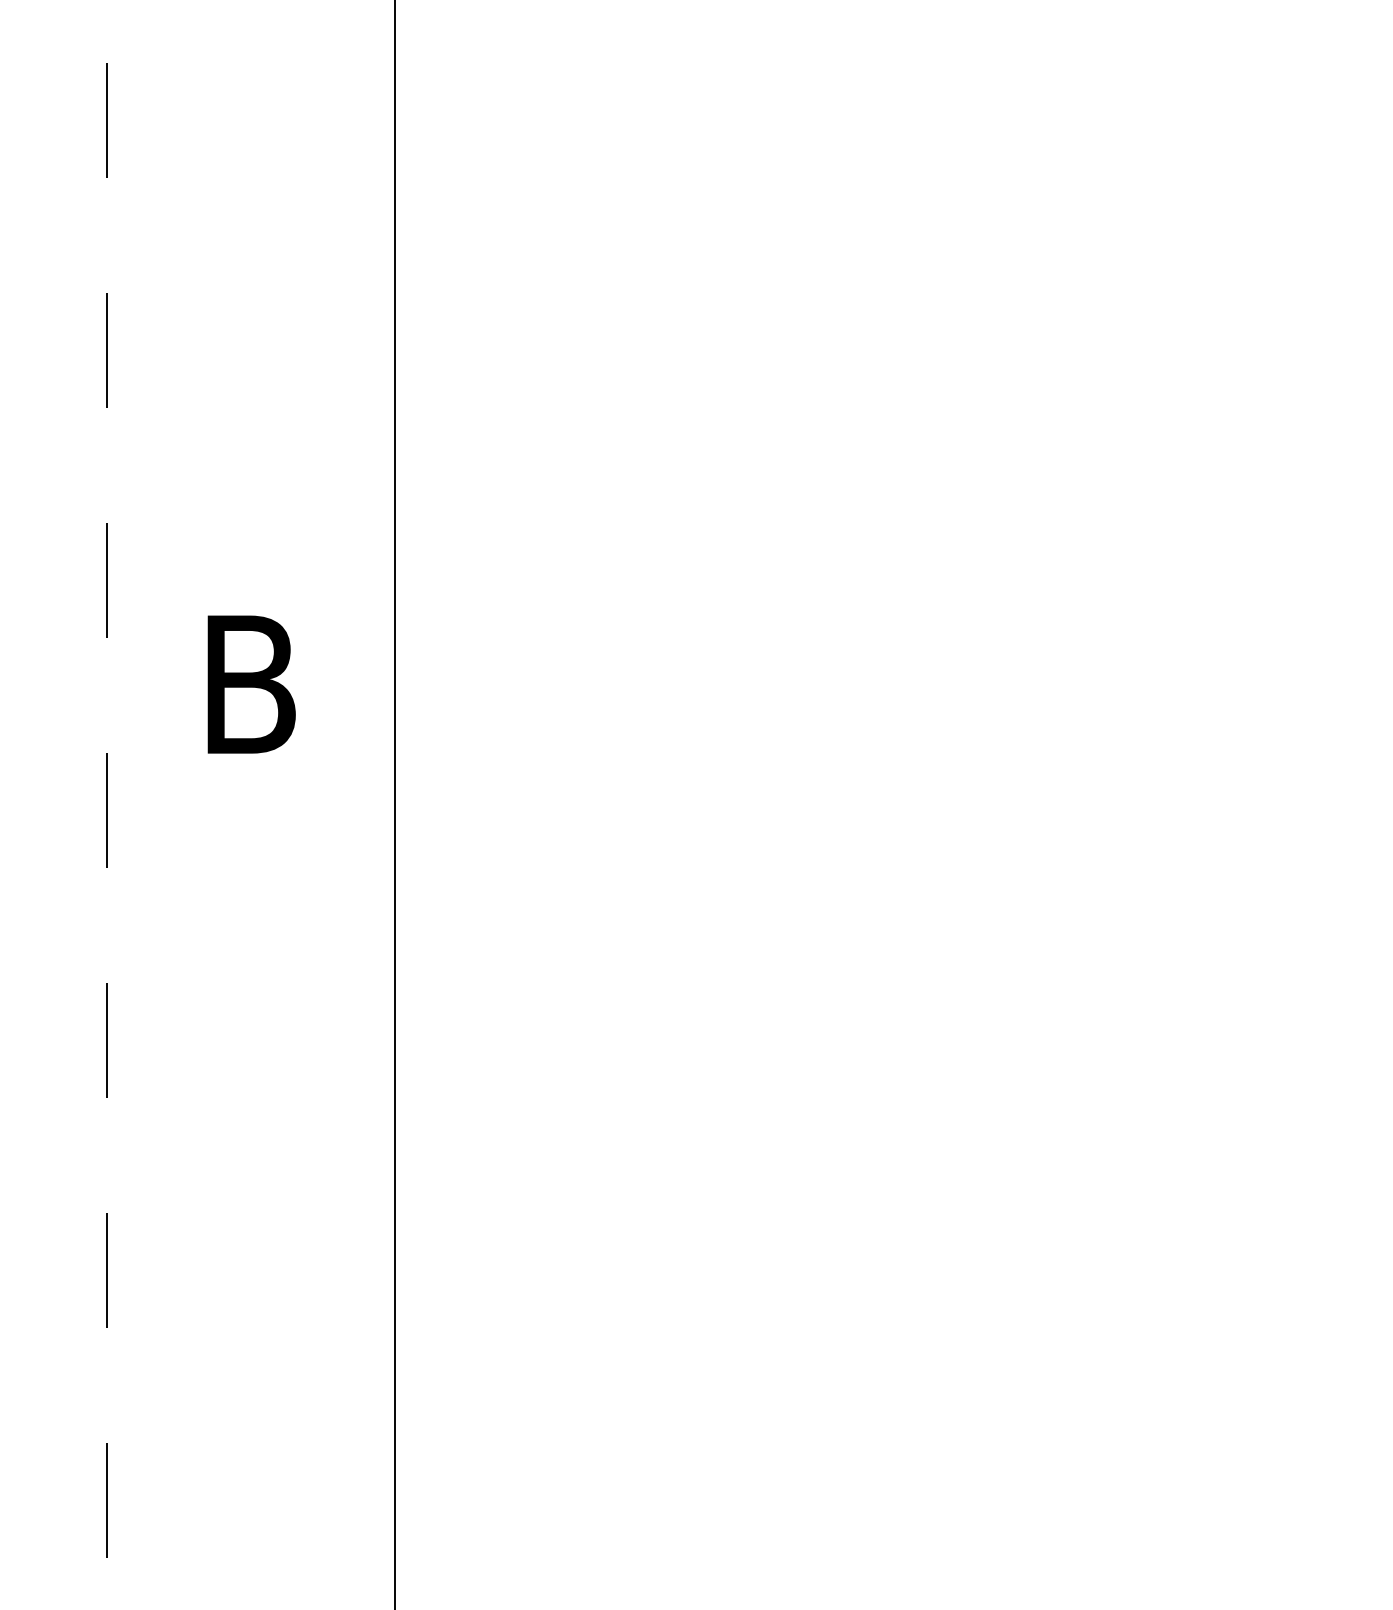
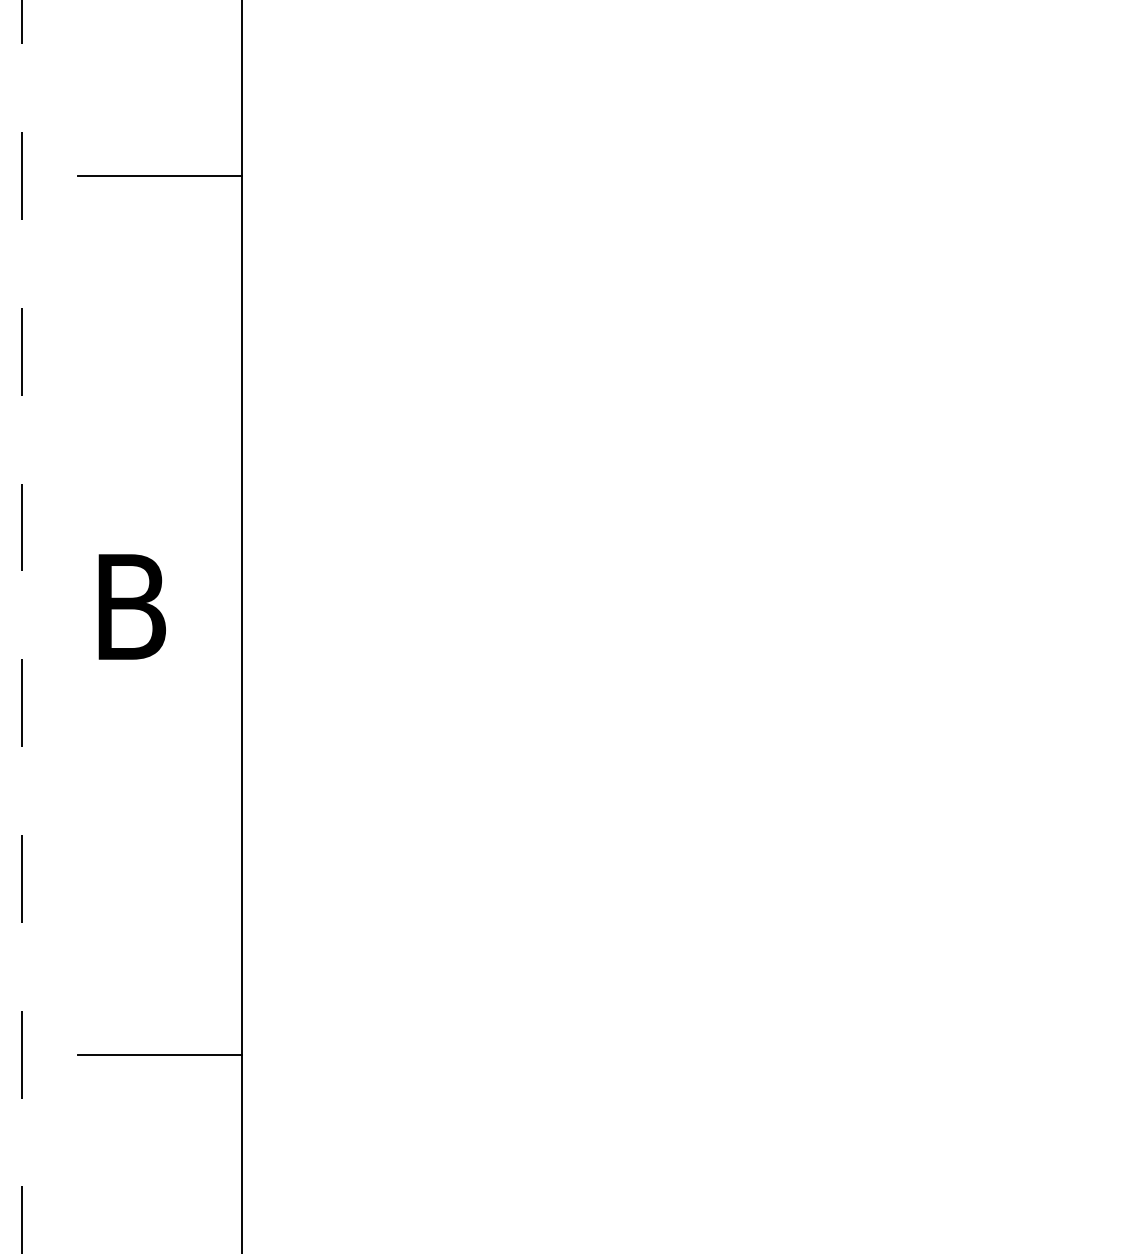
line: (287, 120) -> (159, 176), added
line: (287, 1270) -> (159, 1054), added

